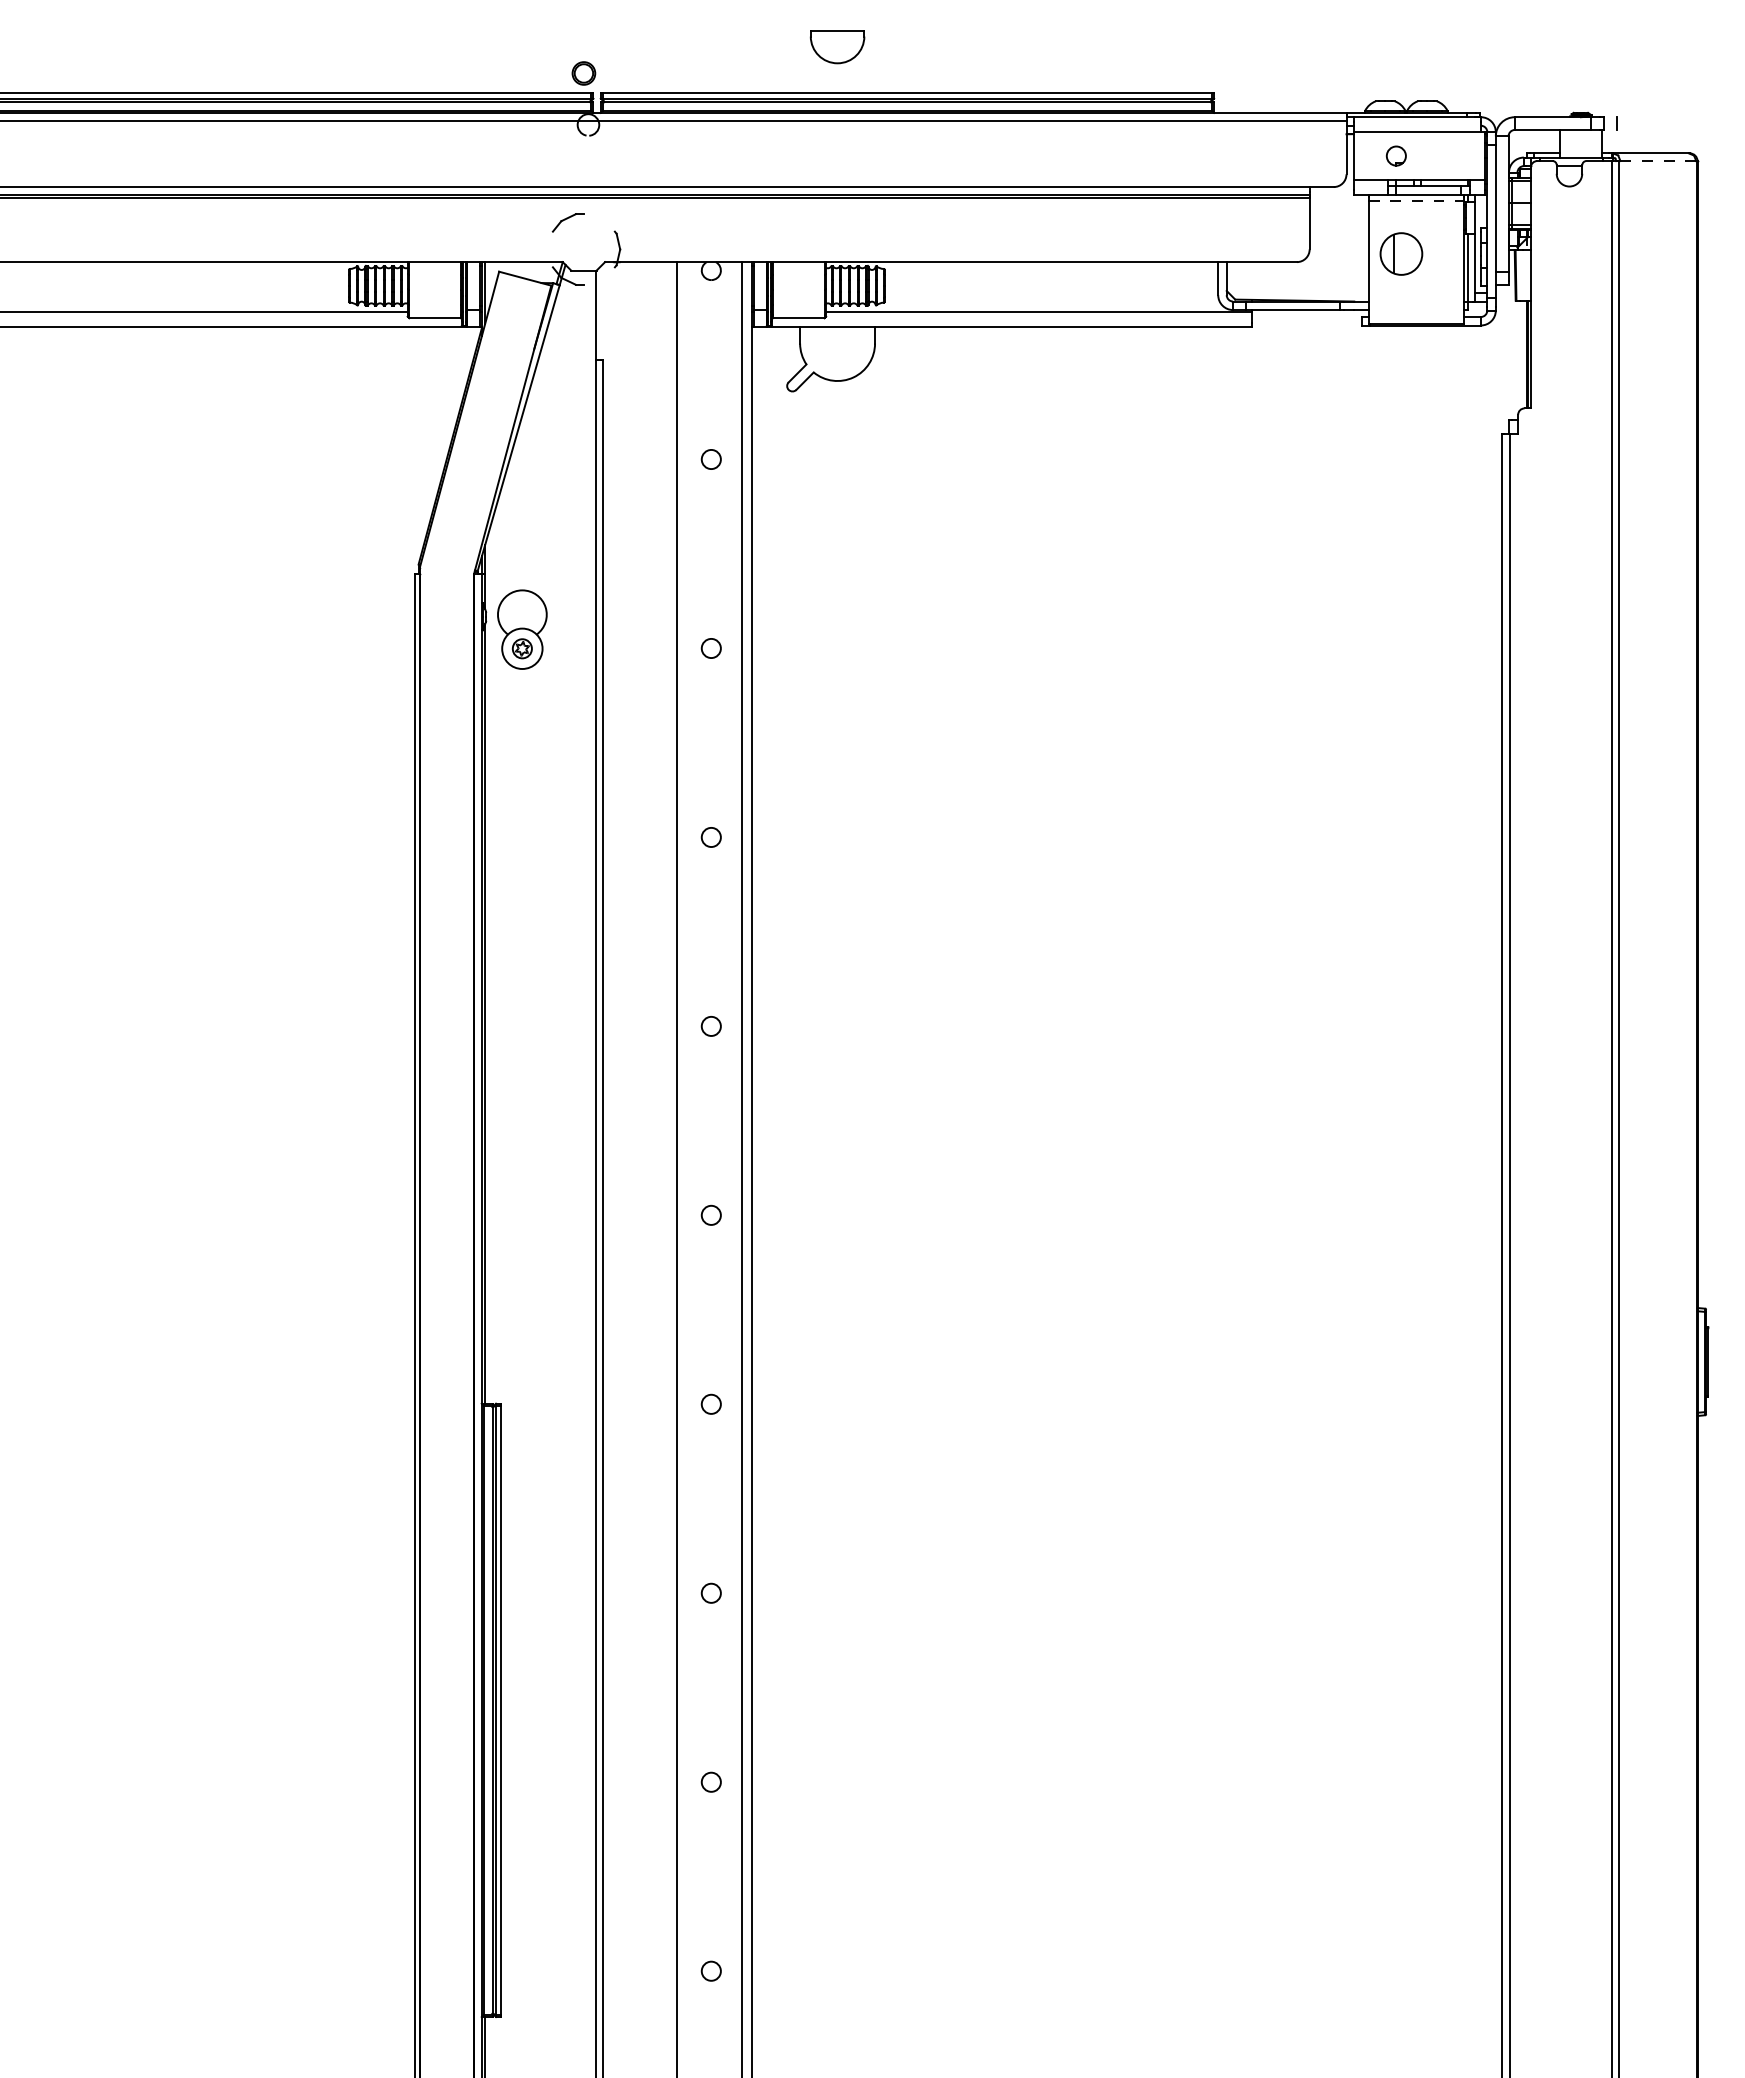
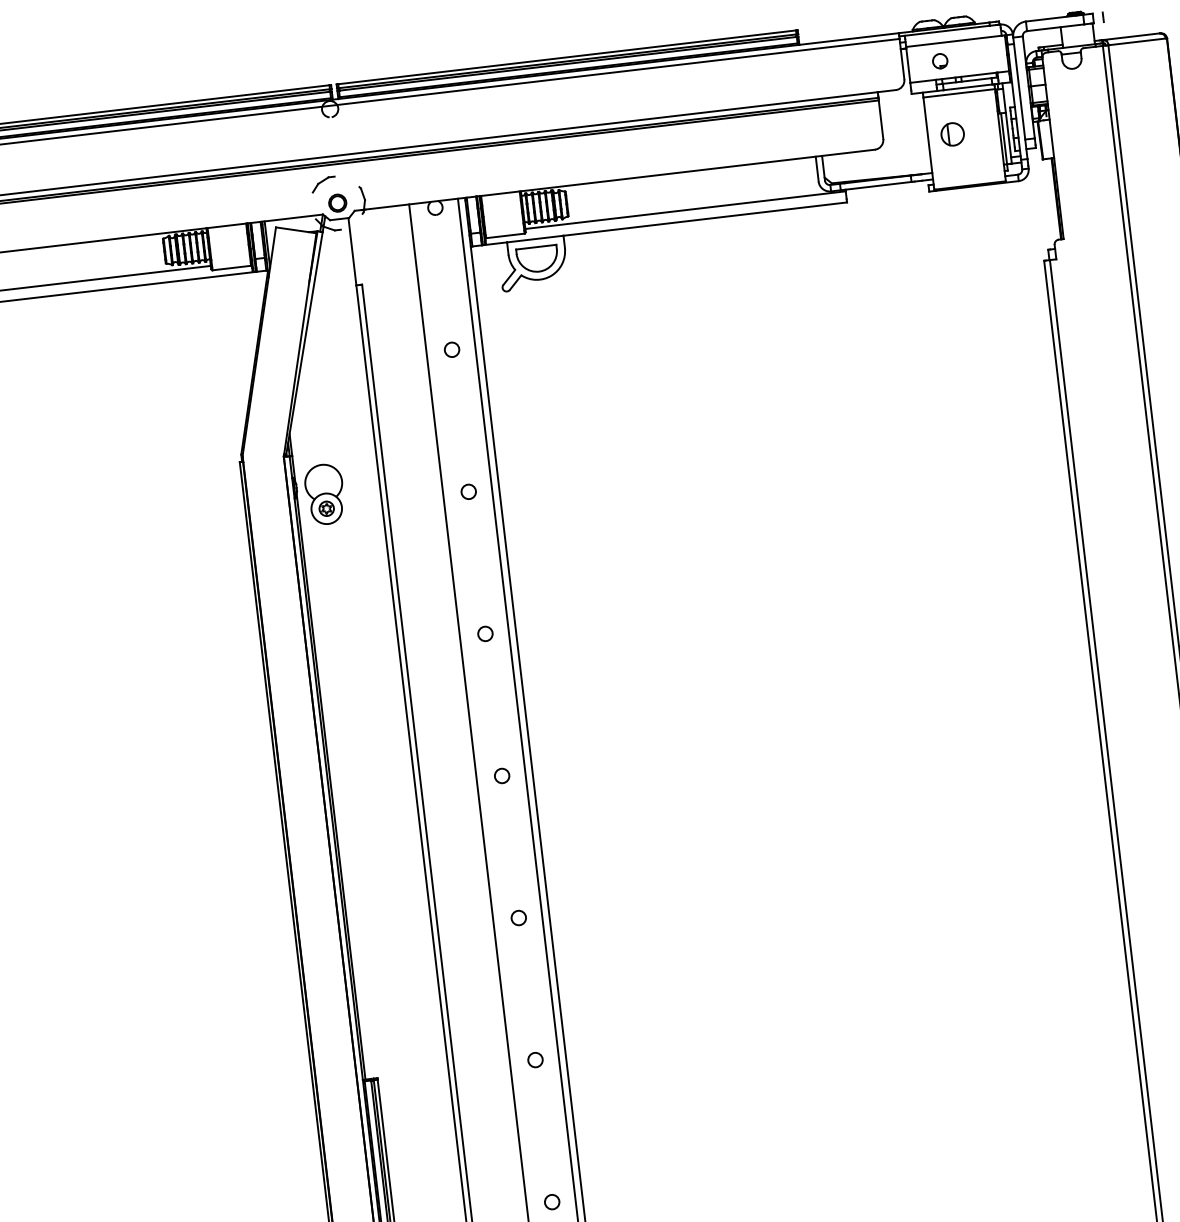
part: (837, 47) -> (537, 259), moved
part: (583, 73) -> (337, 203), moved
line: (1658, 161) -> (1137, 42), dashed -> solid
line: (1416, 201) -> (959, 93), dashed -> solid
part: (1401, 253) -> (952, 134), size x0.71

